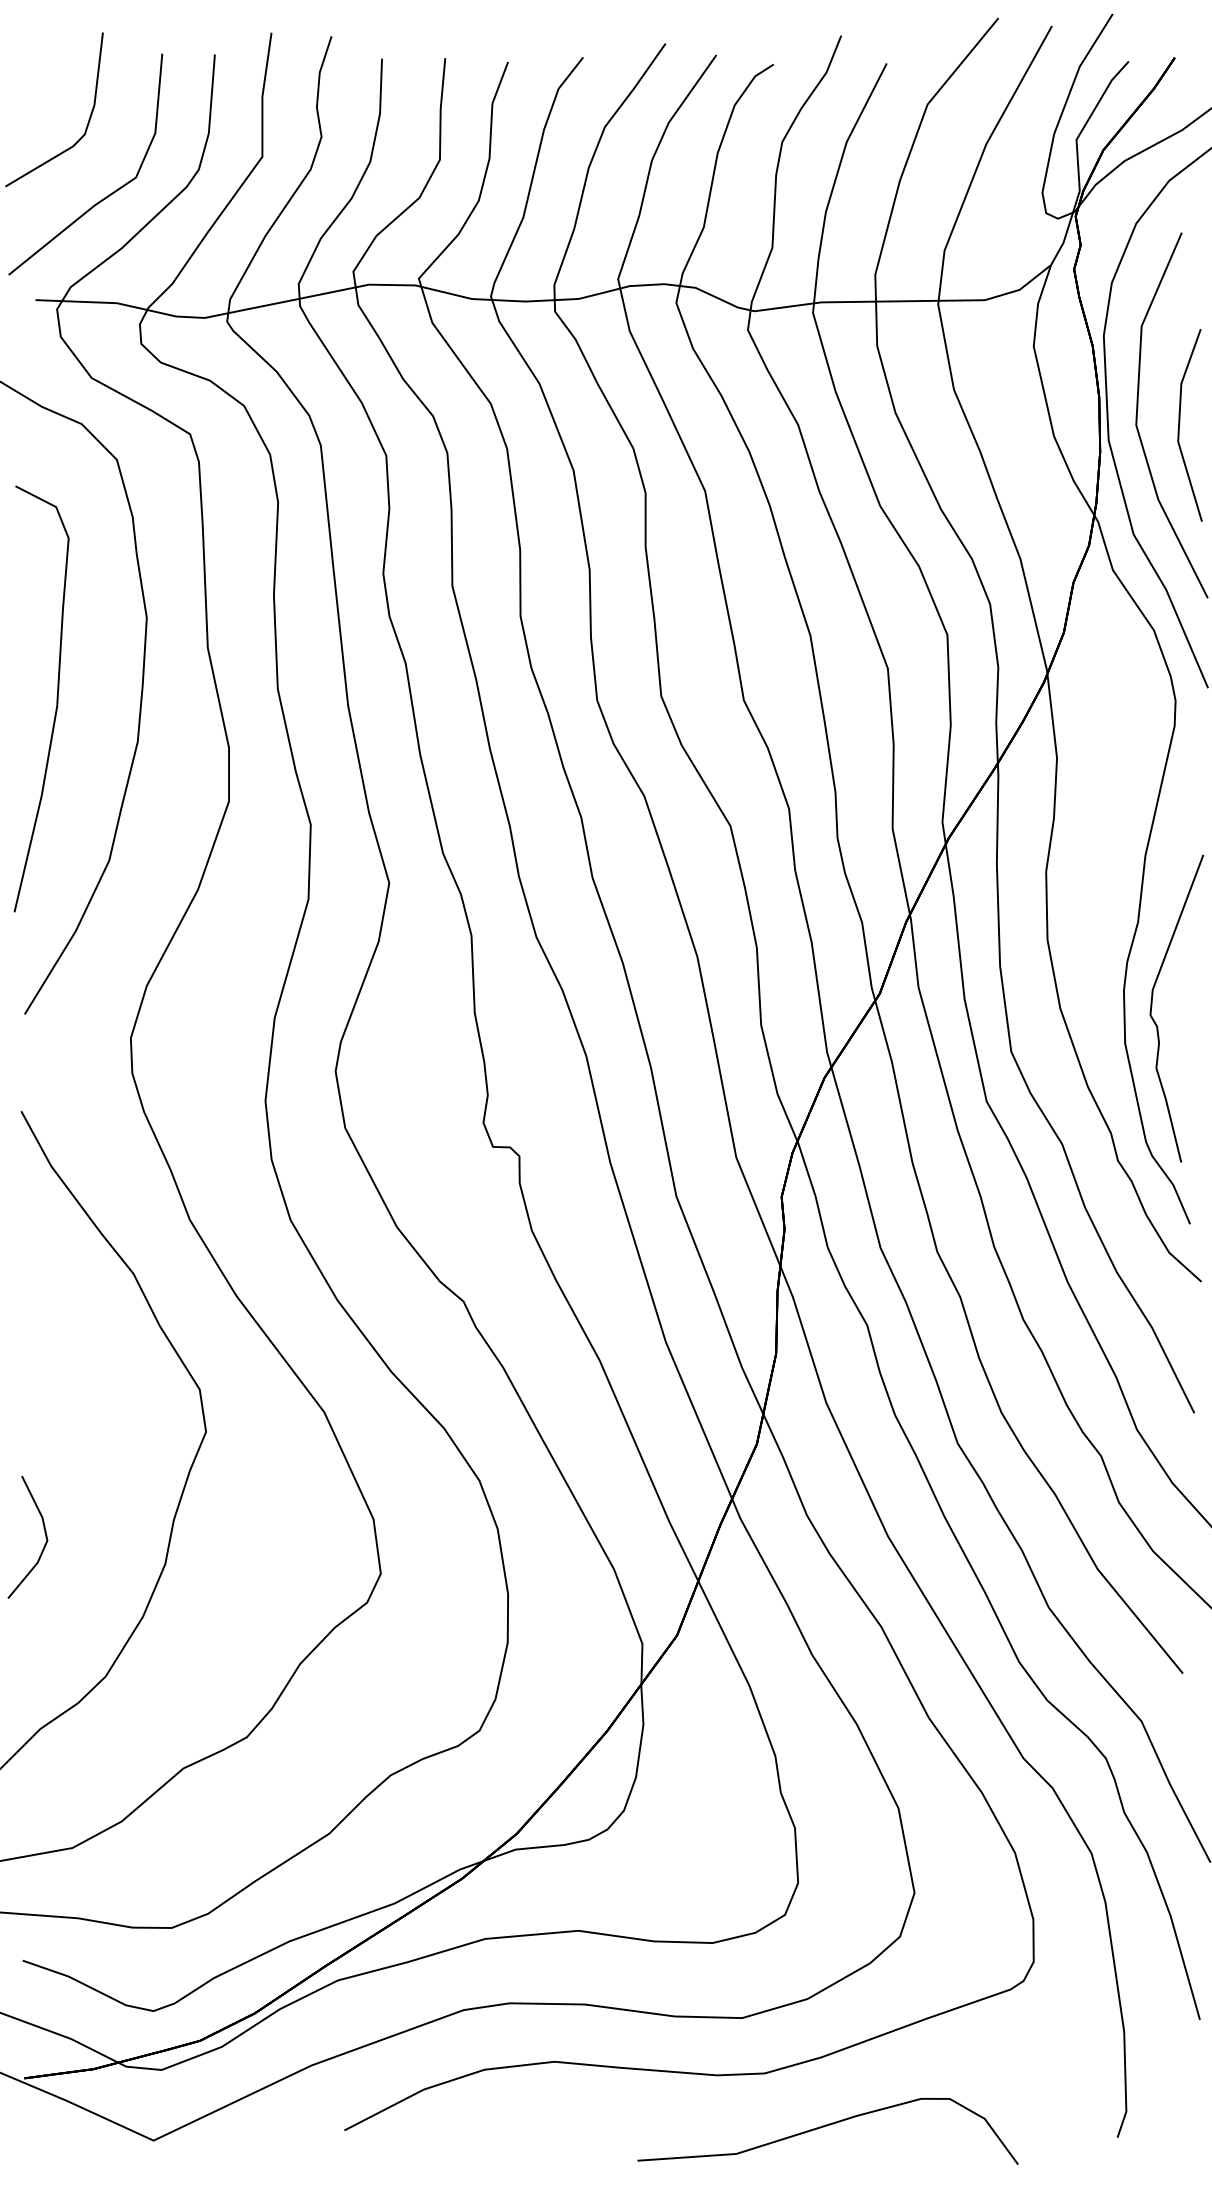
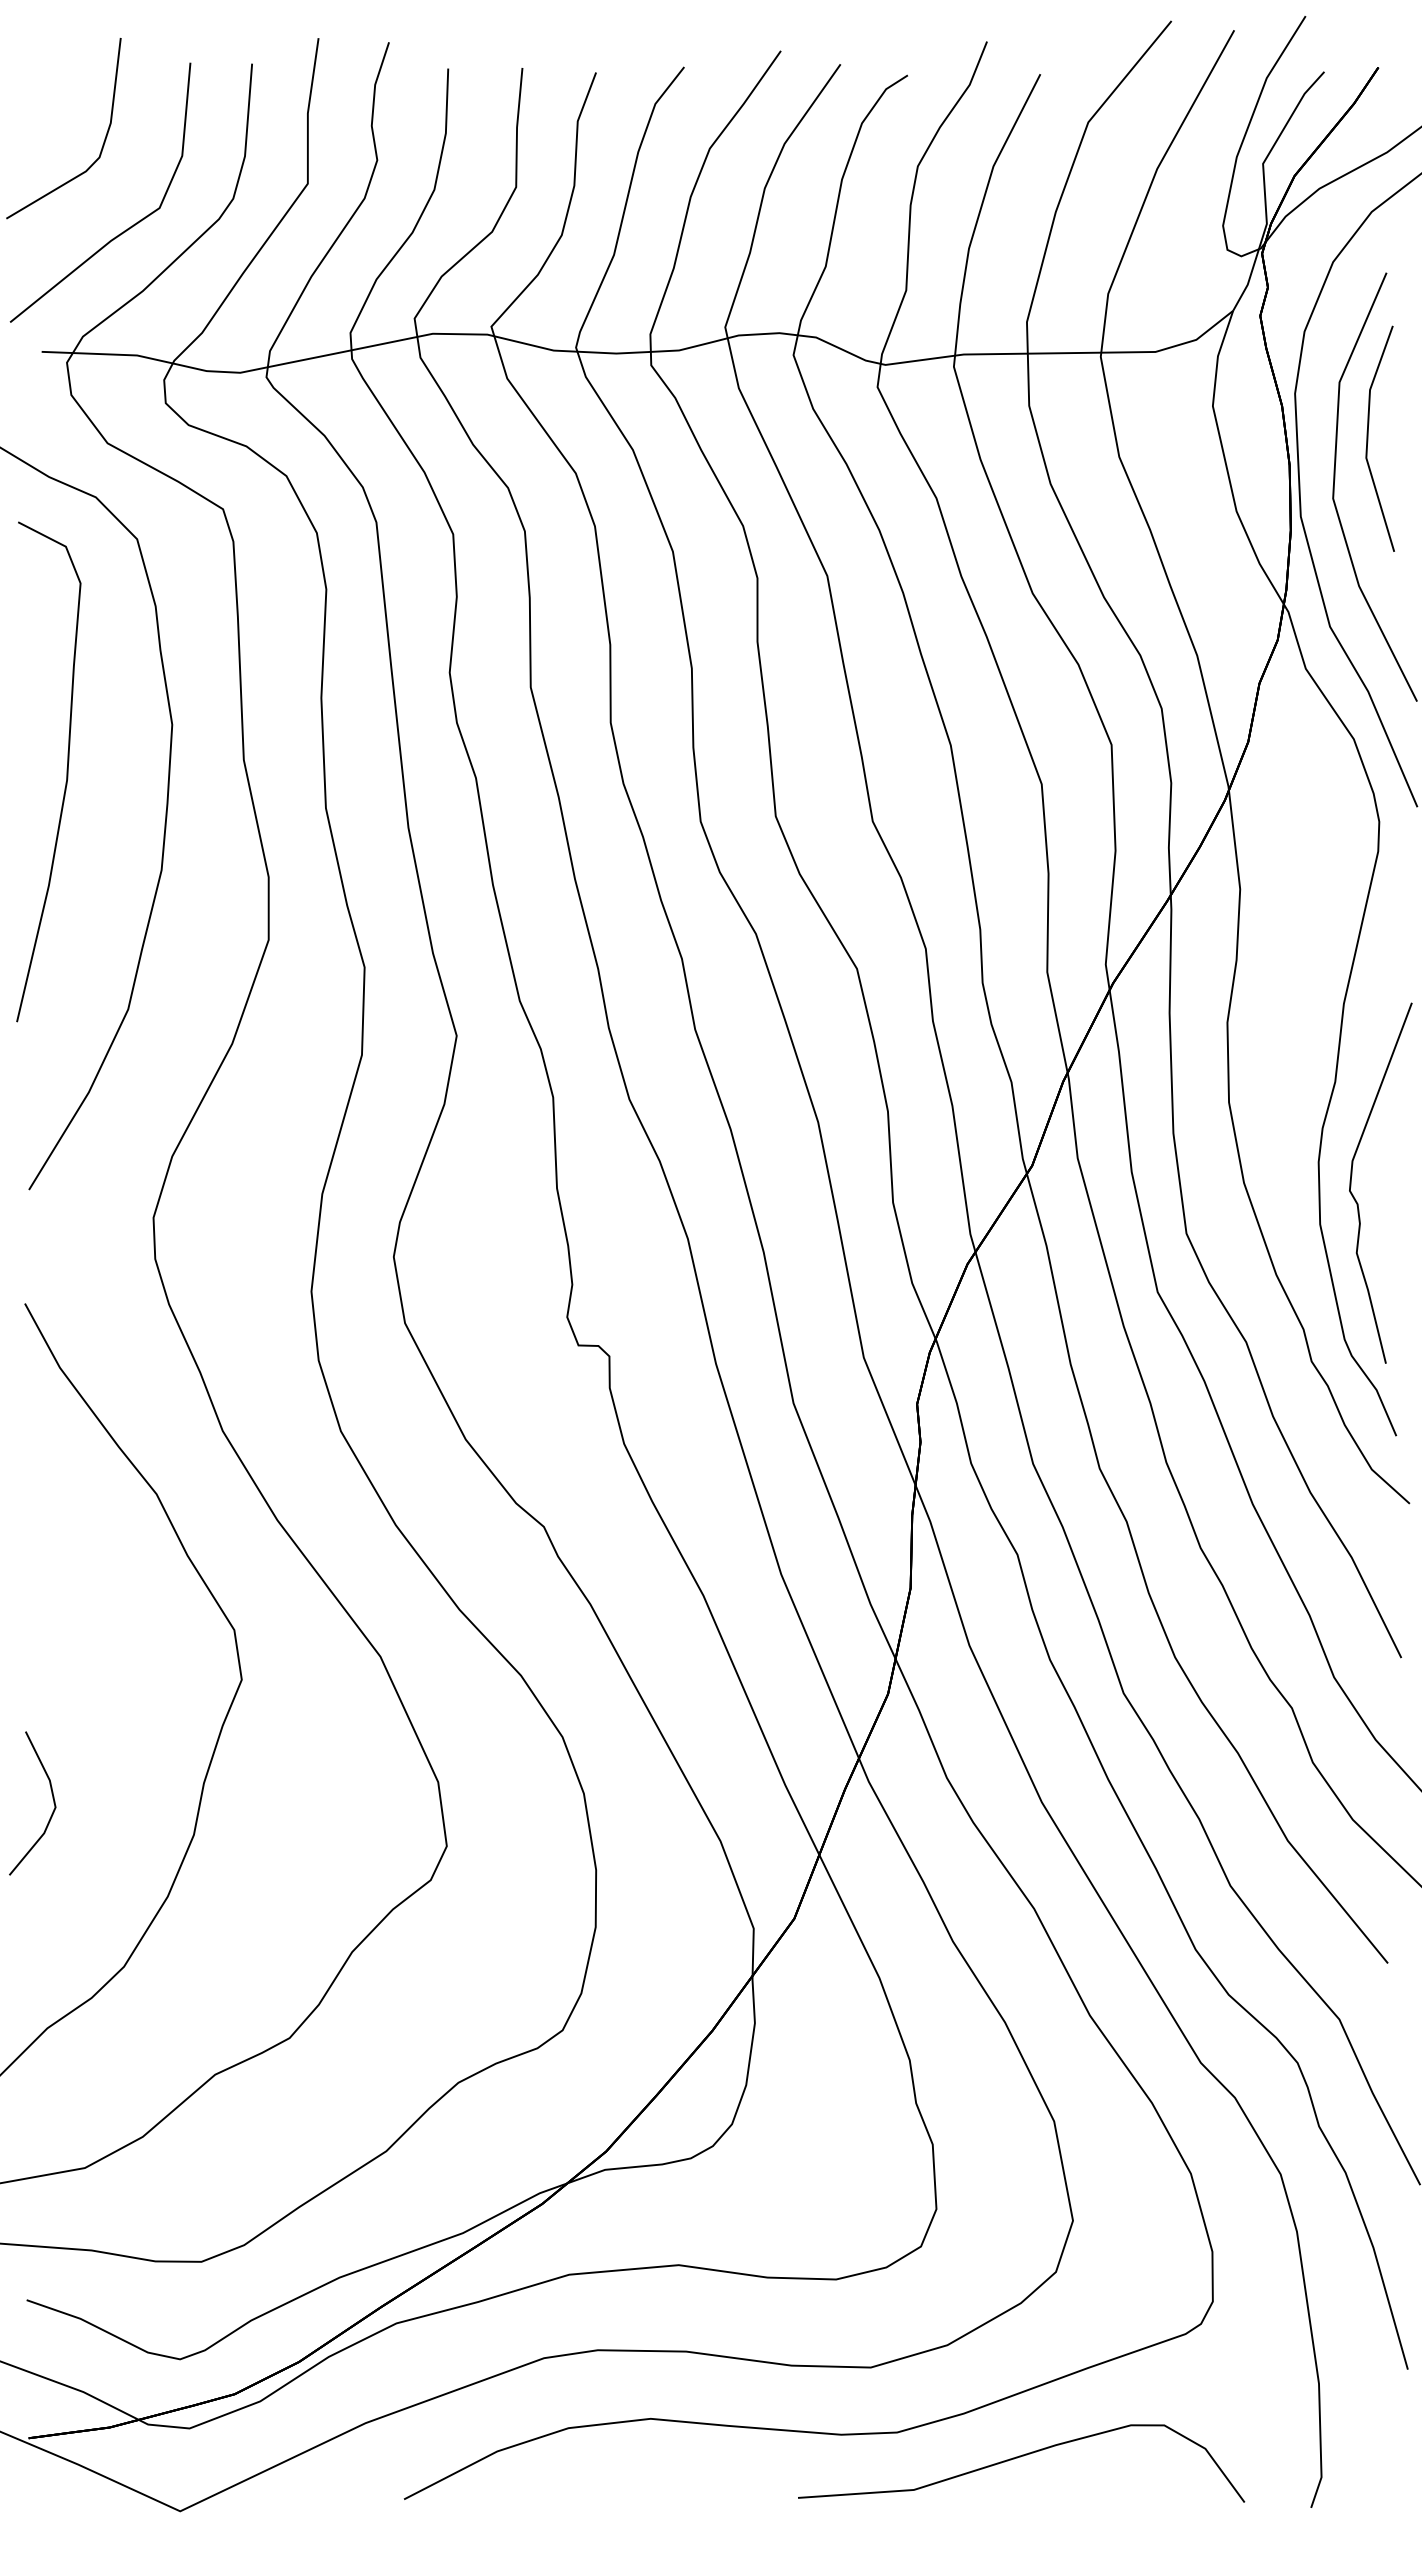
line: (1180, 425) -> (1368, 438), moved
curve: (56, 698) -> (66, 771), moved
curve: (827, 2126) -> (1020, 2457), moved

